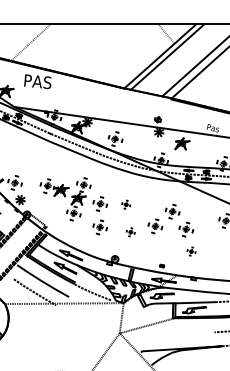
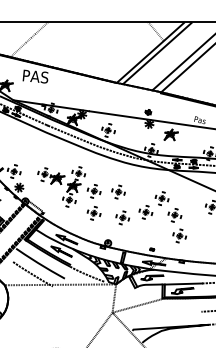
part: (126, 204) -> (118, 191), size x1.67
part: (130, 231) -> (122, 217), size x1.67
part: (191, 251) -> (179, 235), size x1.67

